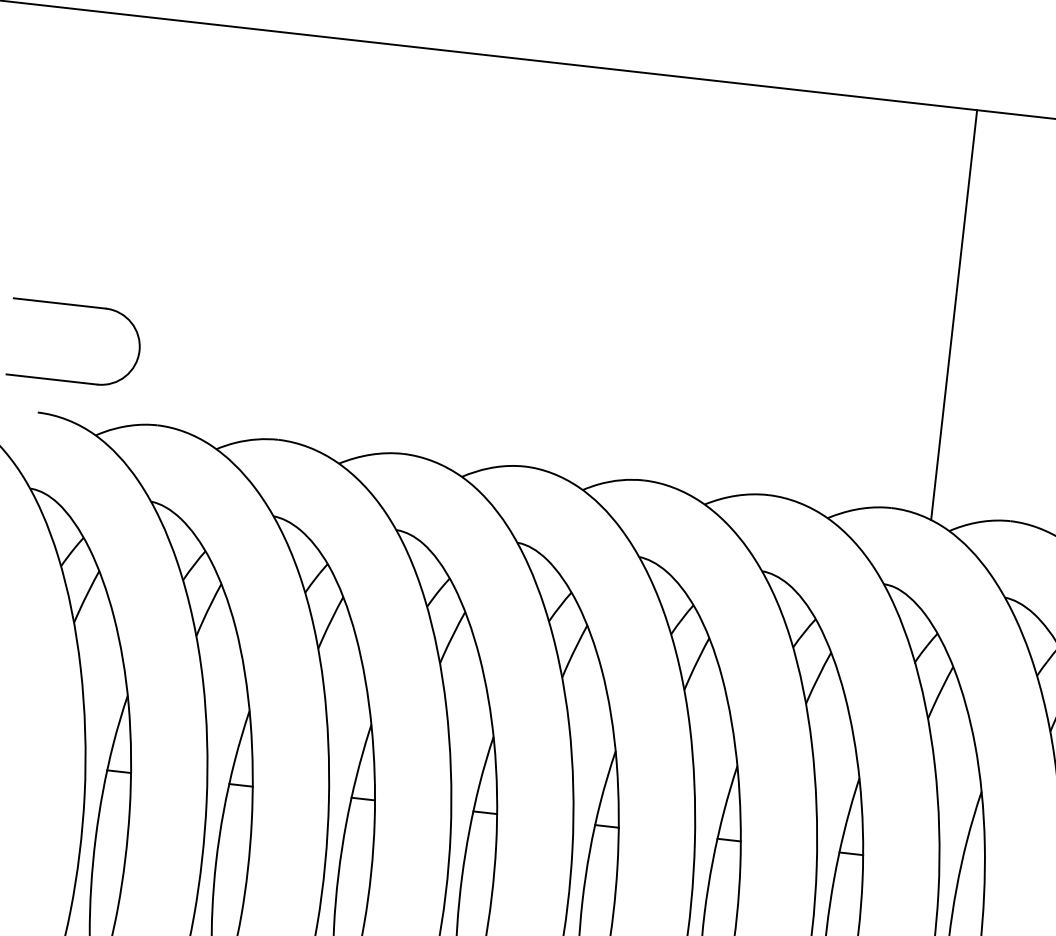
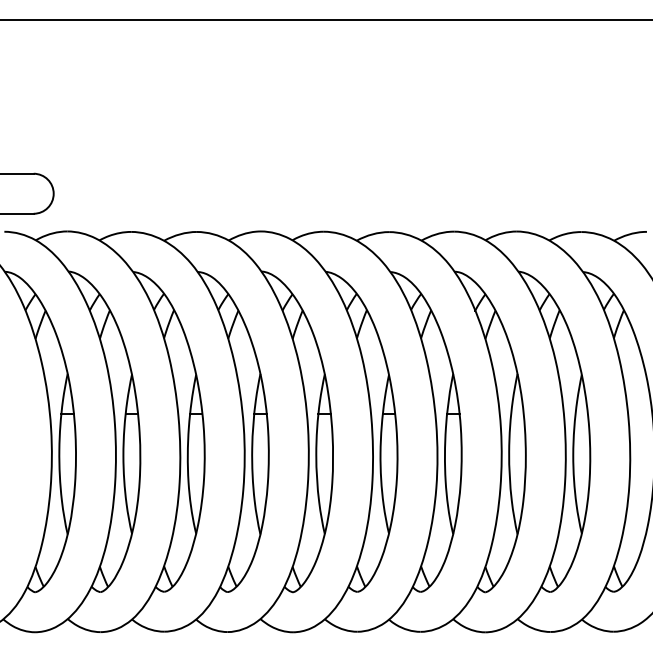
line: (954, 314) -> (475, 127), removed

